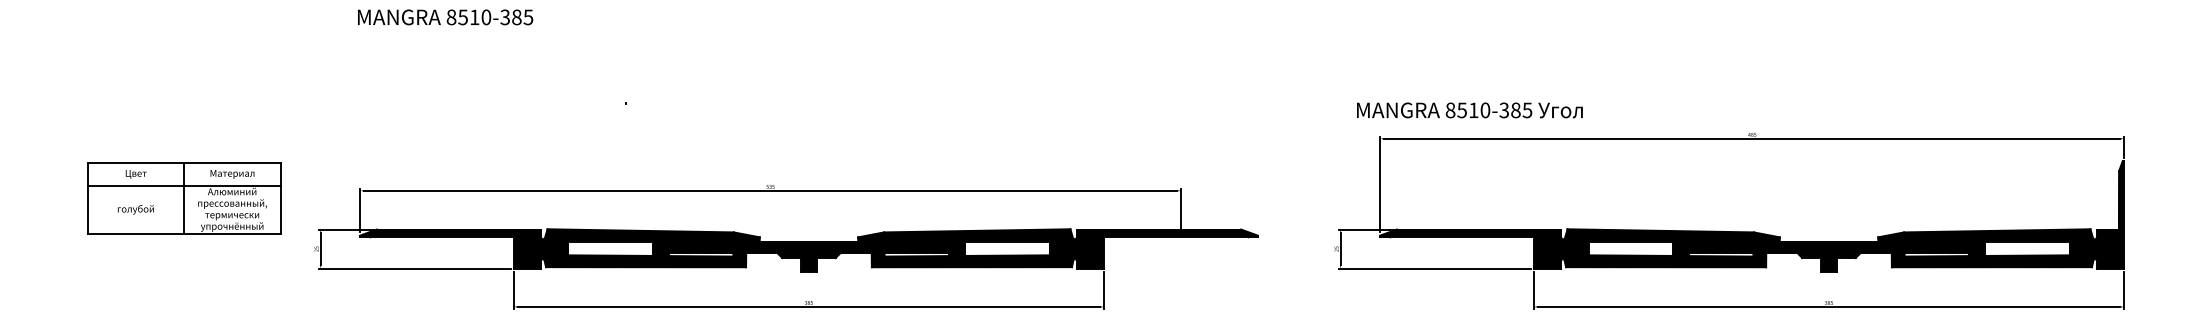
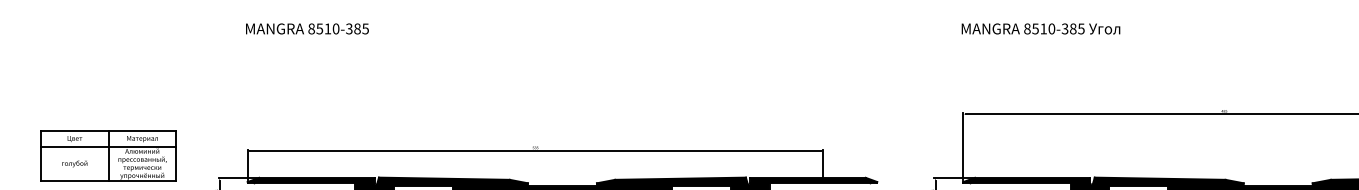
text: (1469, 110) -> (1040, 29), moved
part: (184, 198) -> (108, 156), moved

